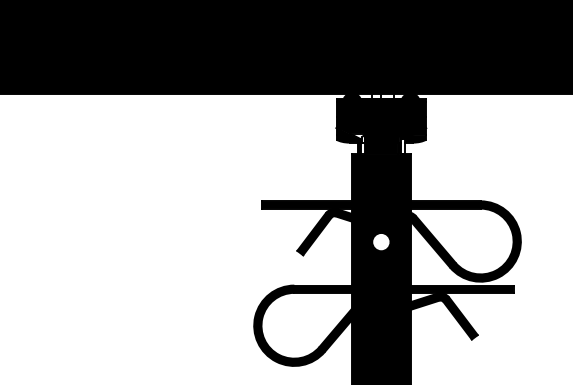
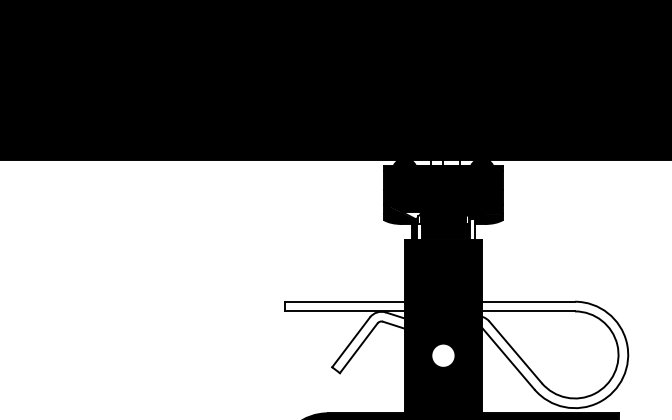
fill: (390, 241) -> (455, 354), removed

